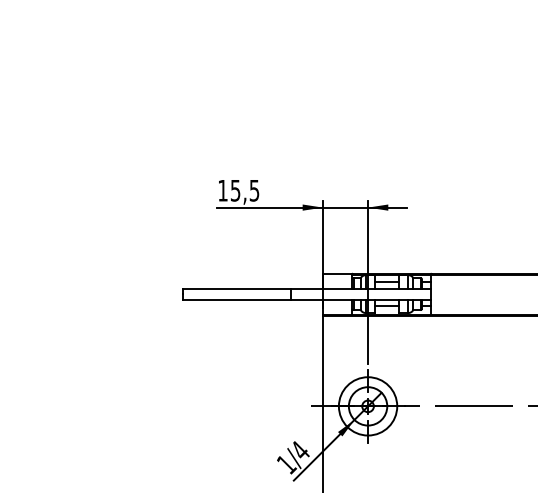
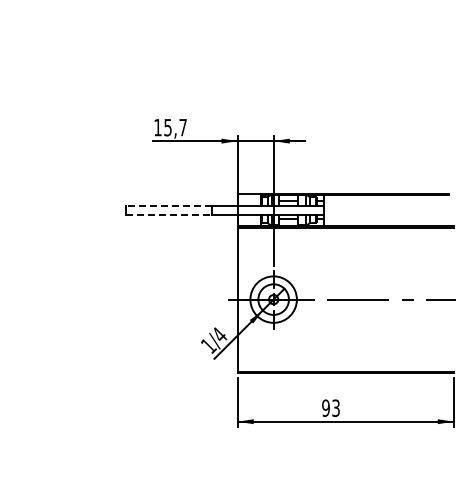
text: (253, 190) -> (182, 127), 15,5 -> 15,7
line: (236, 288) -> (168, 205), solid -> dashed
line: (237, 299) -> (169, 214), solid -> dashed

